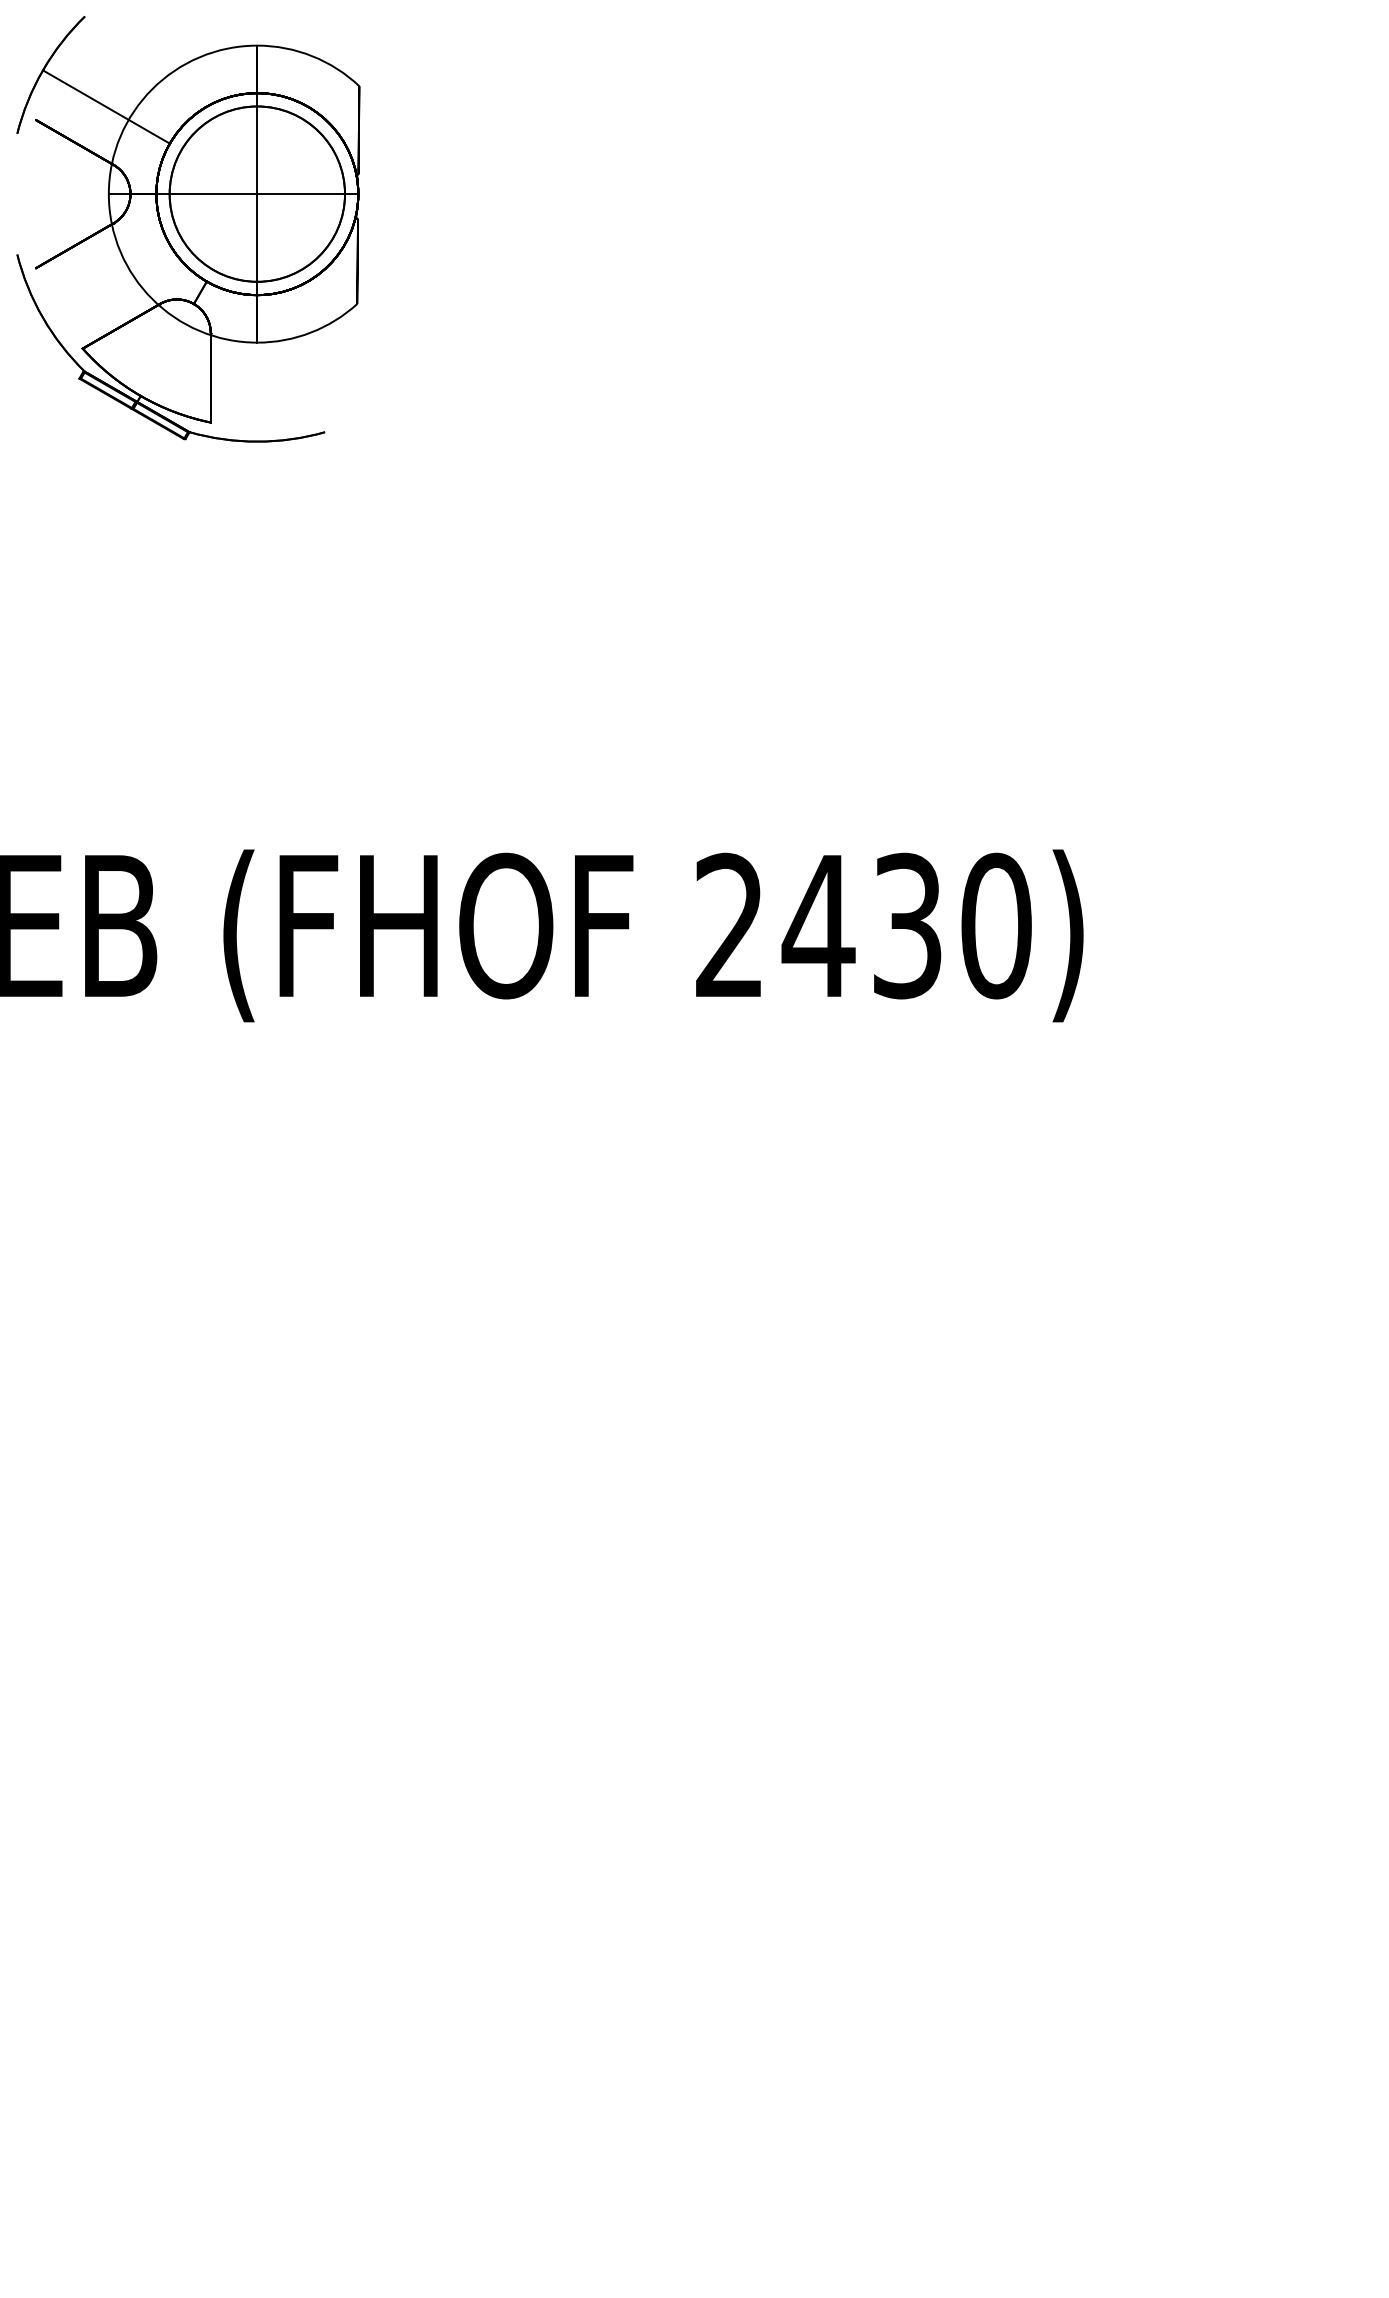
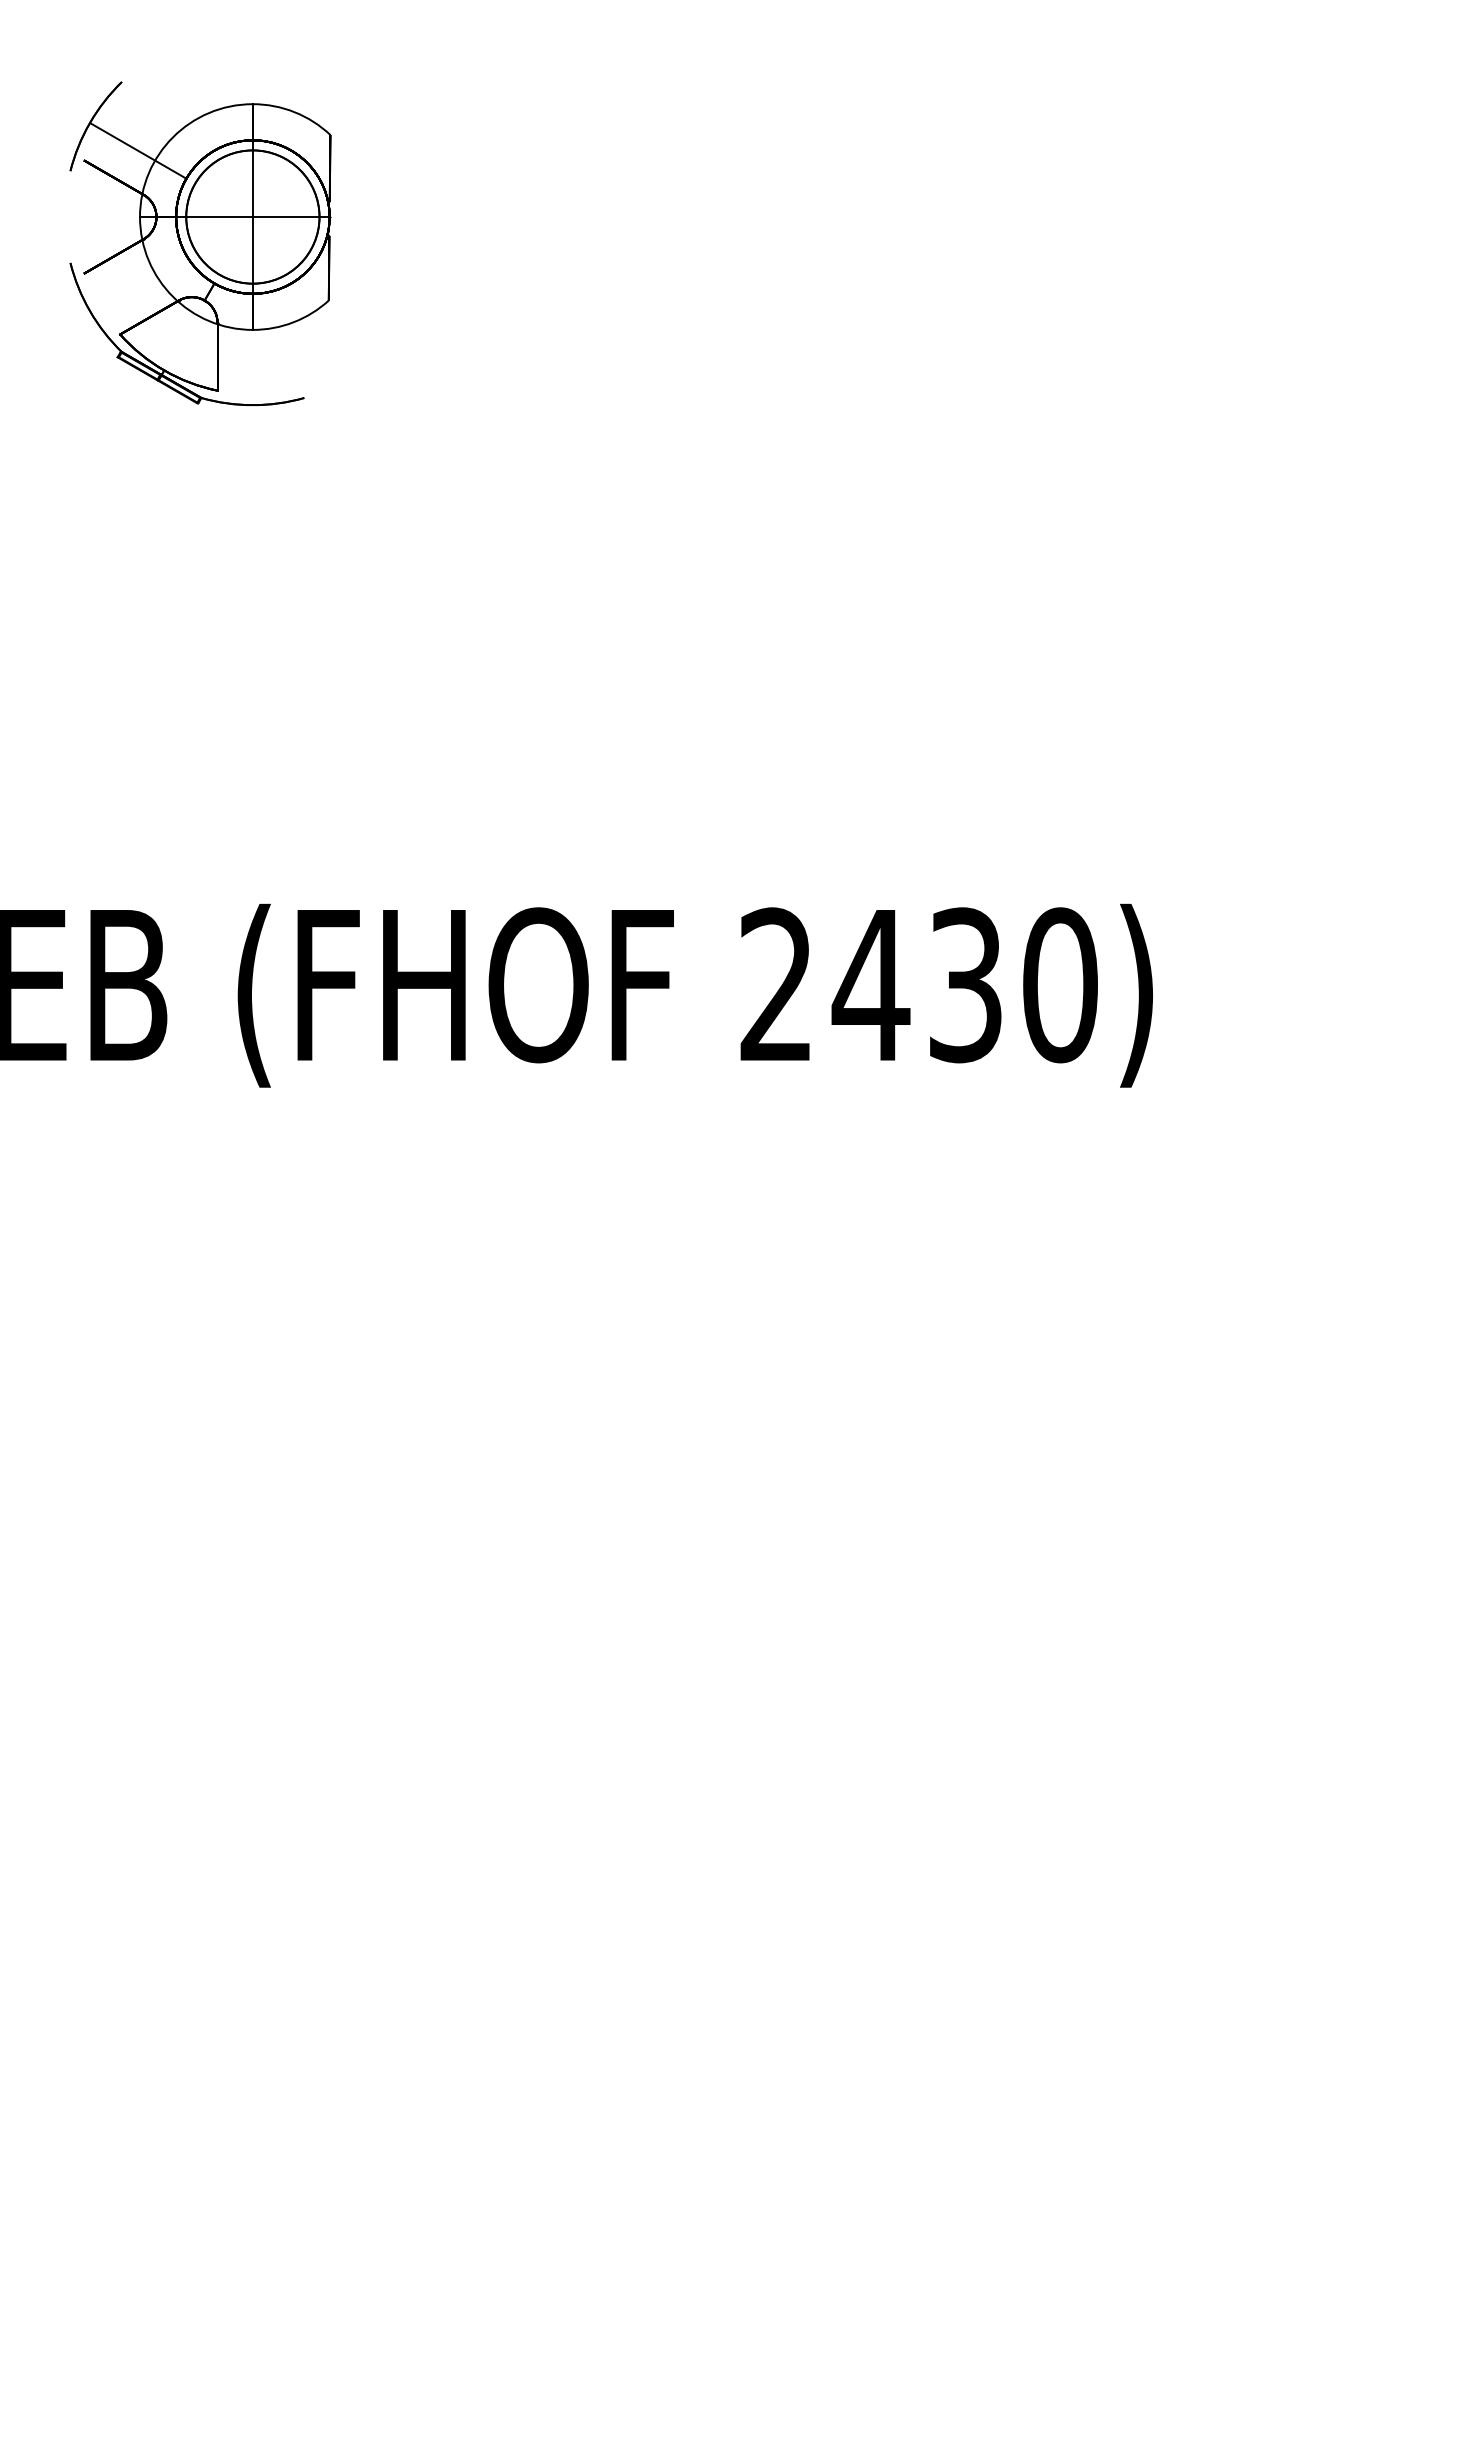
part: (188, 228) -> (200, 243), size x0.71

